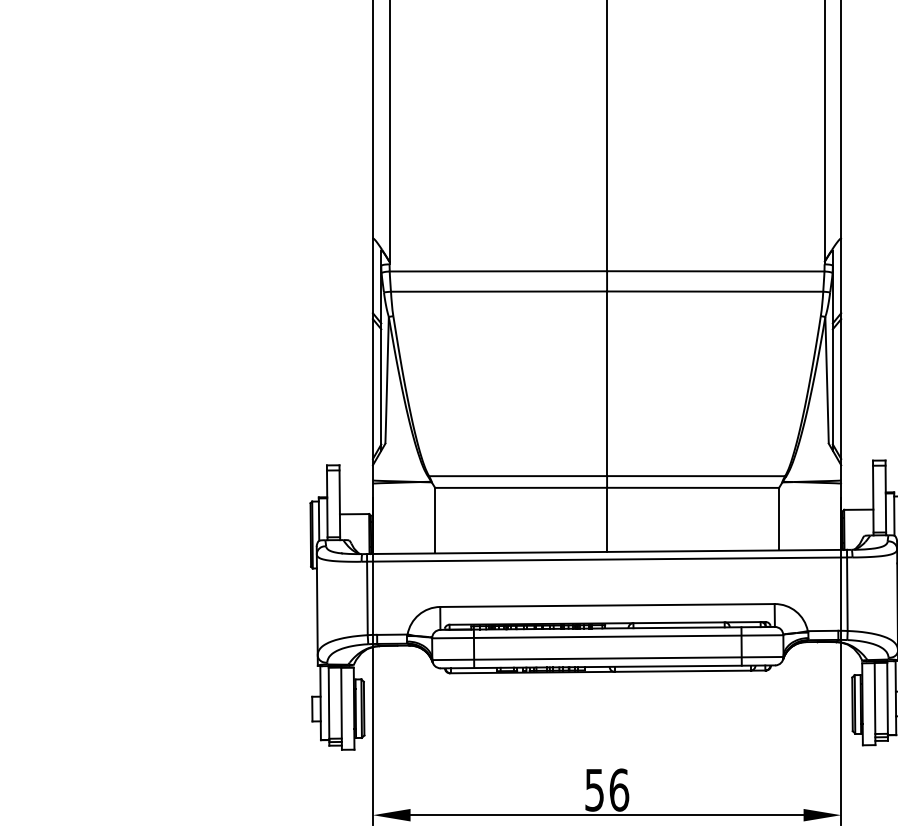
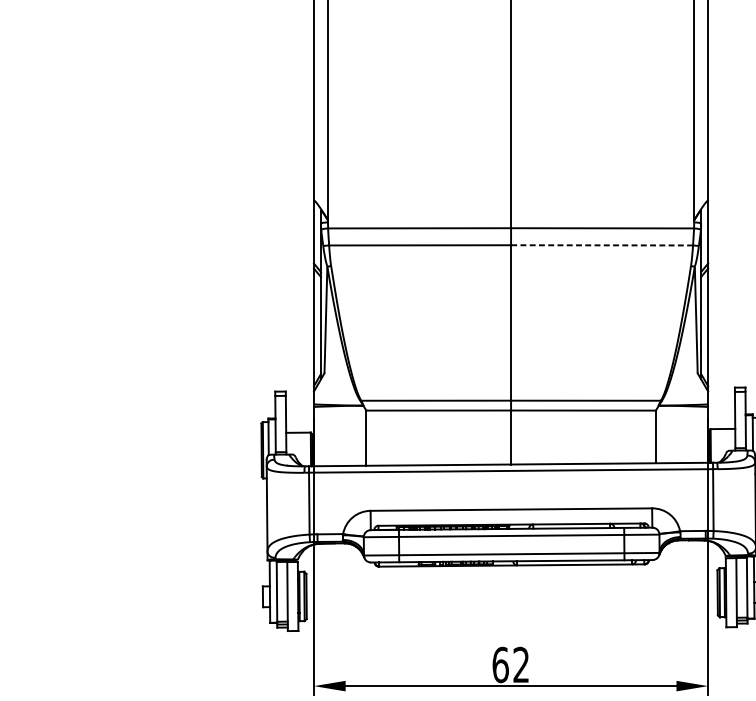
line: (714, 291) -> (601, 245), solid -> dashed
text: (607, 789) -> (511, 664), 56 -> 62

